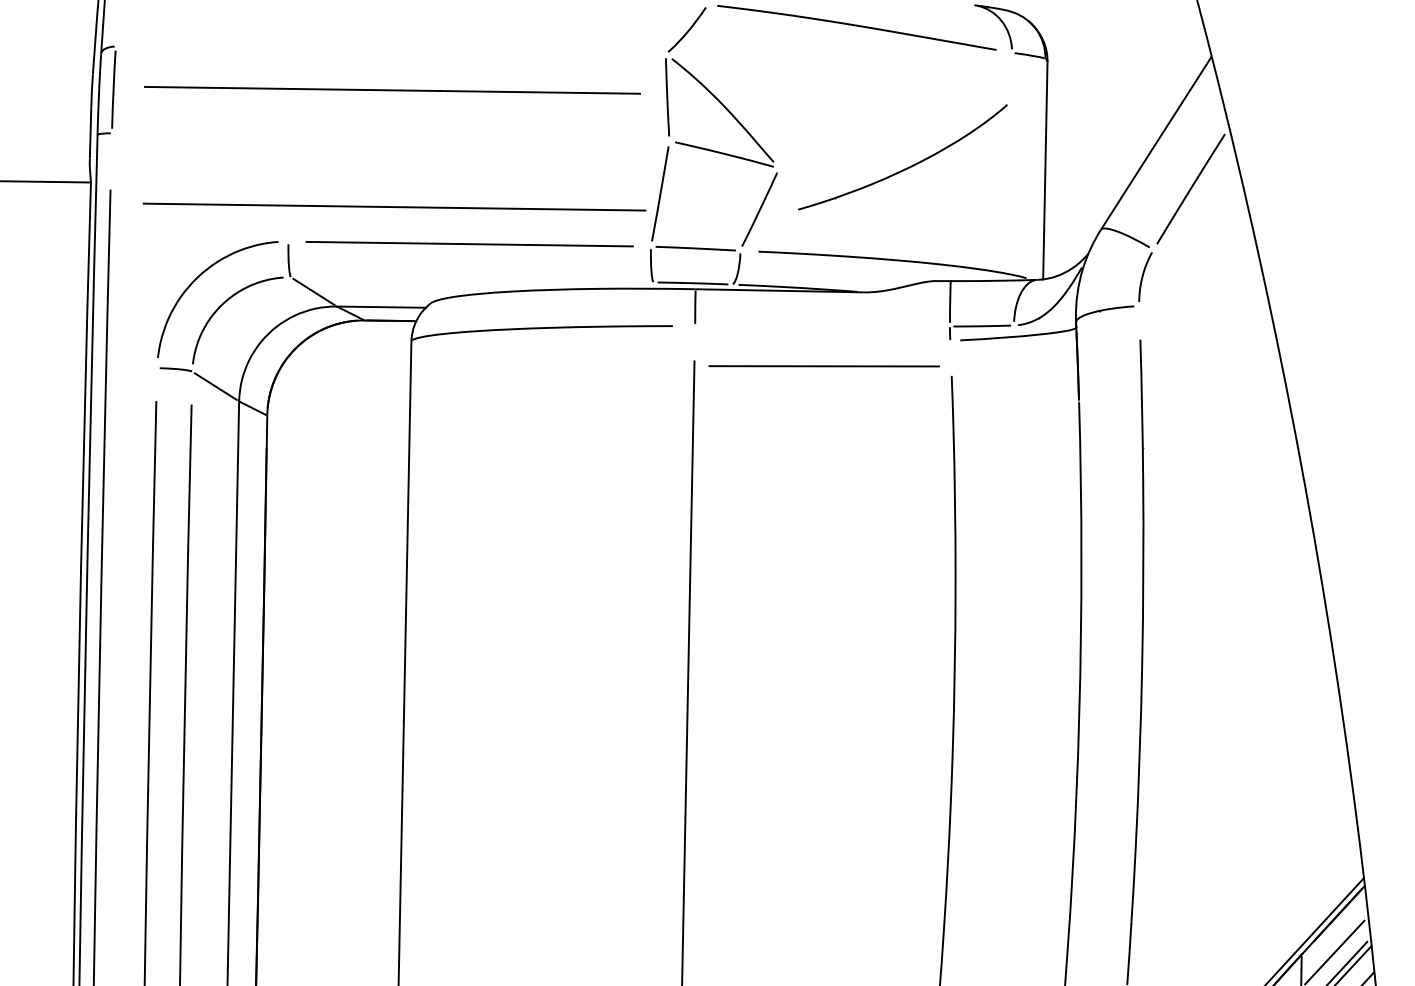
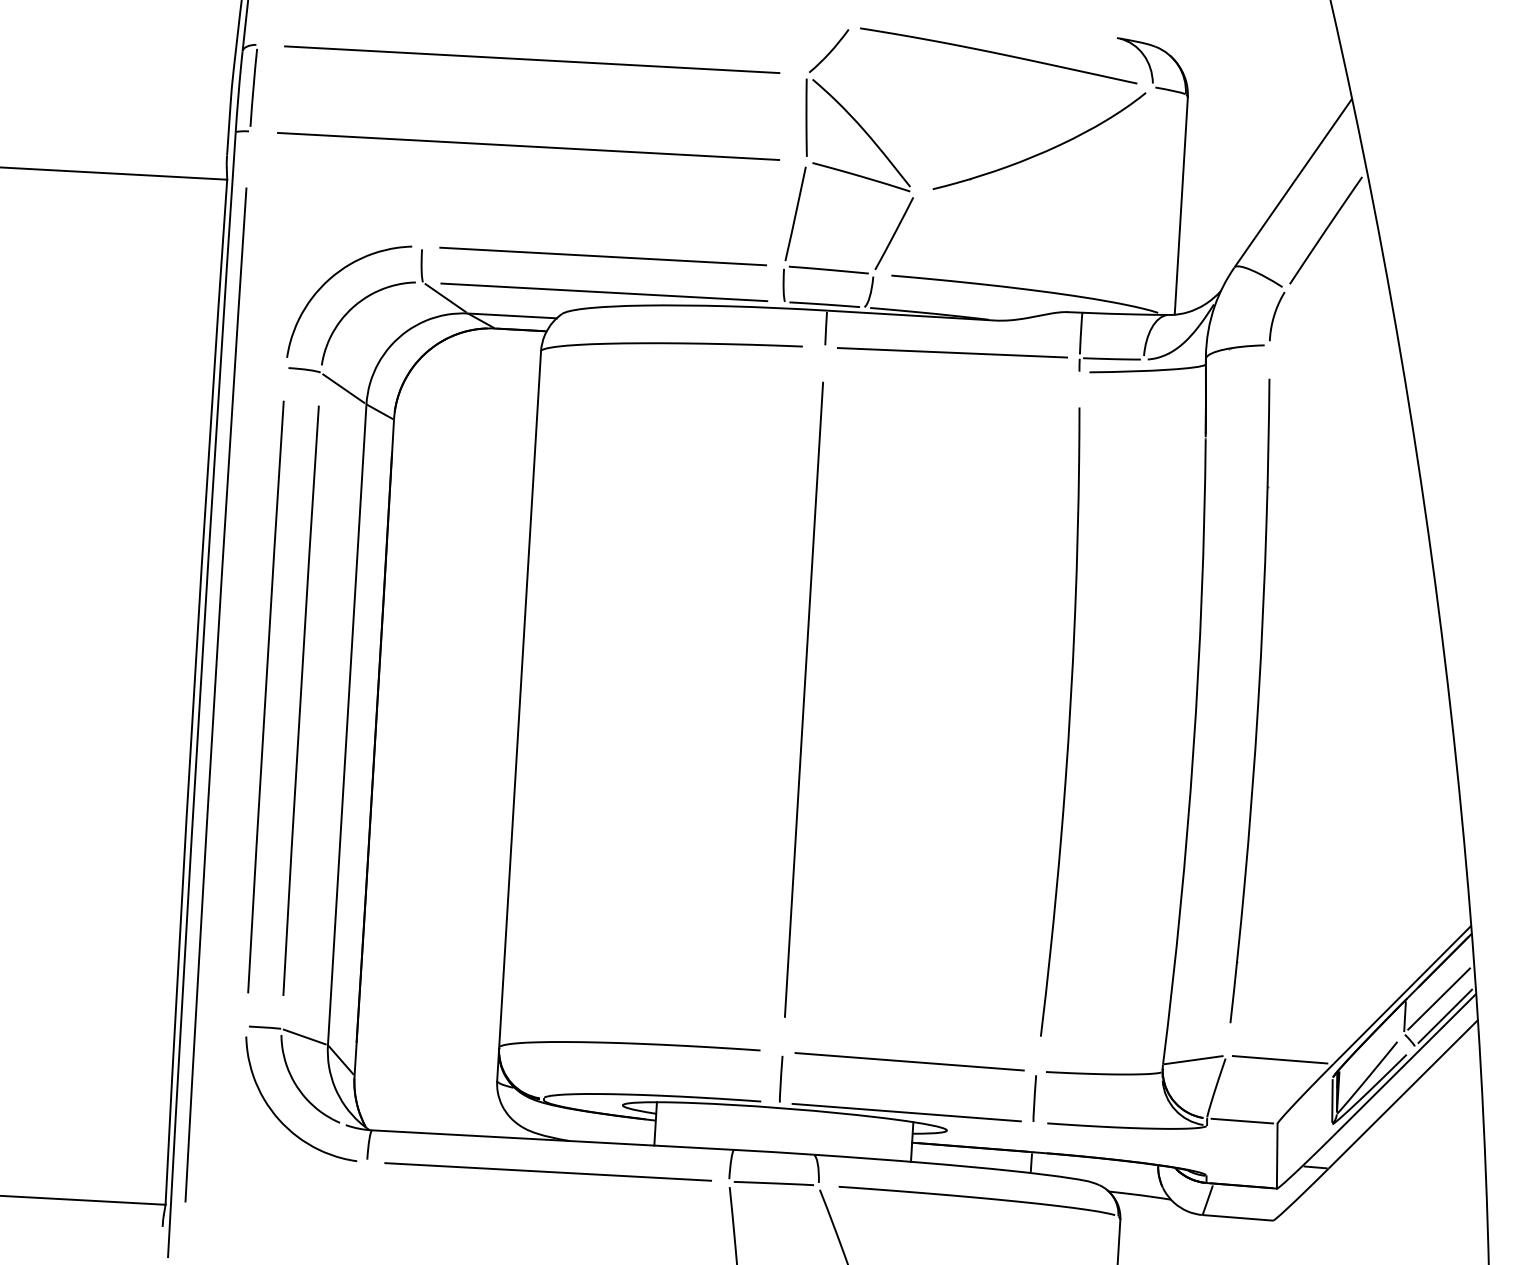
line: (392, 90) -> (532, 59), moved
part: (906, 167) -> (1042, 151), moved
line: (394, 207) -> (528, 146), moved
line: (472, 280) -> (604, 292), added
line: (824, 366) -> (952, 352), moved

